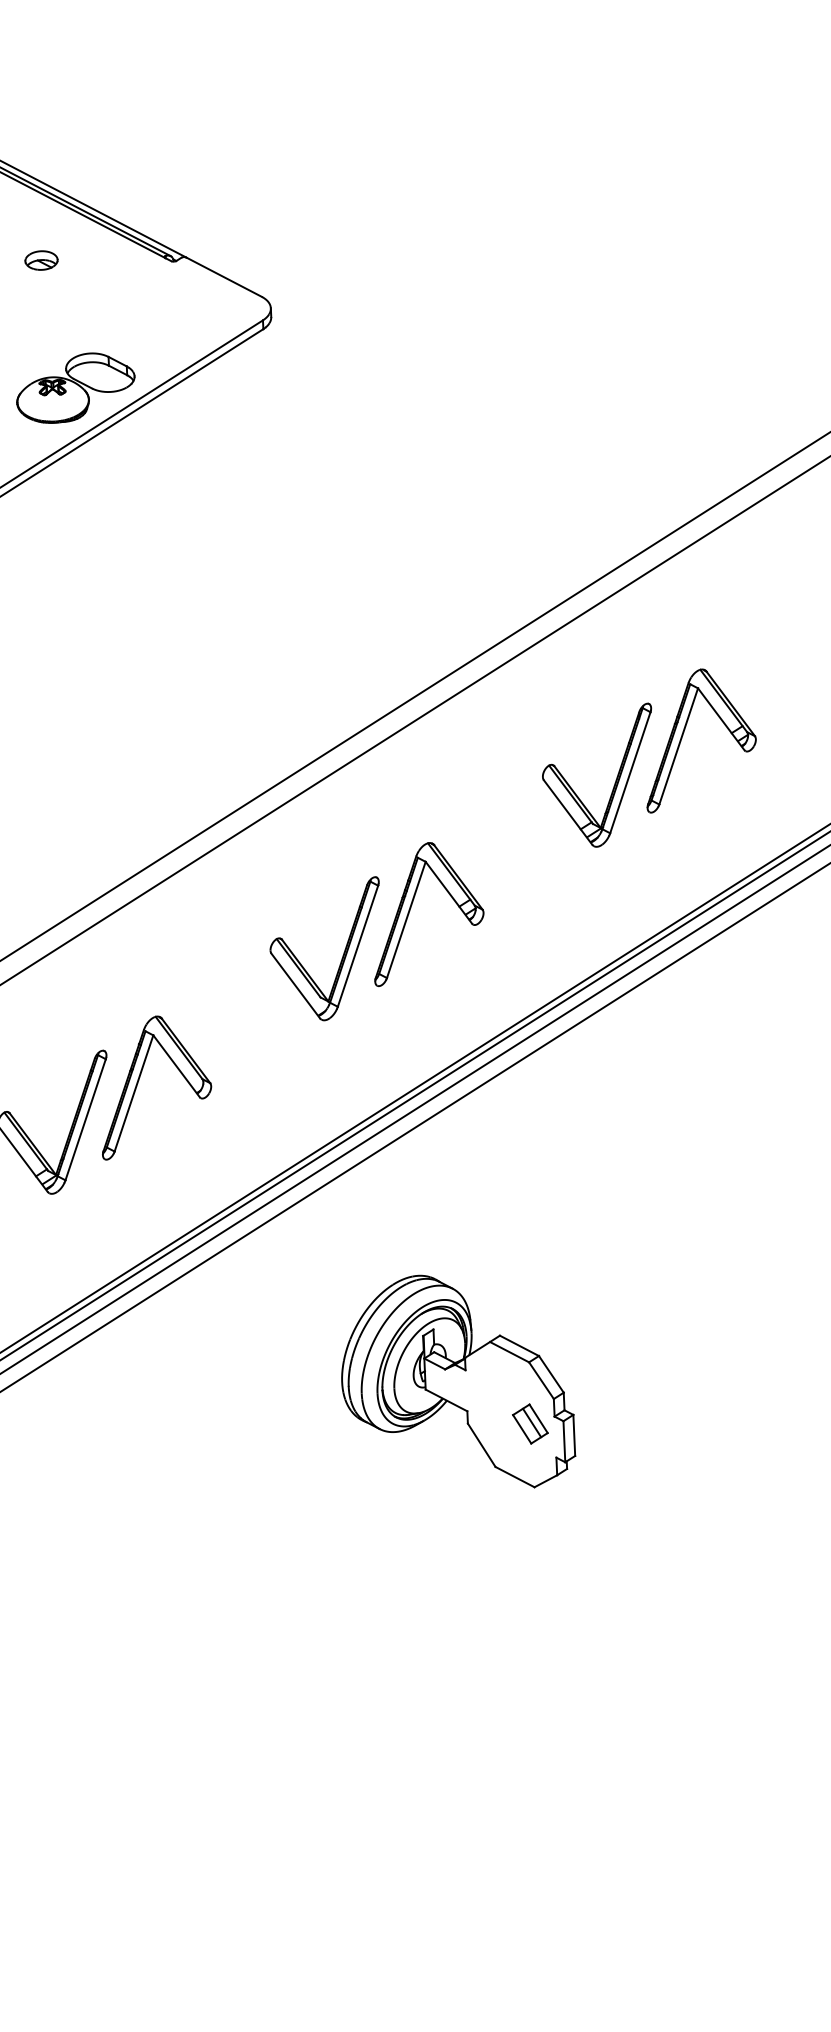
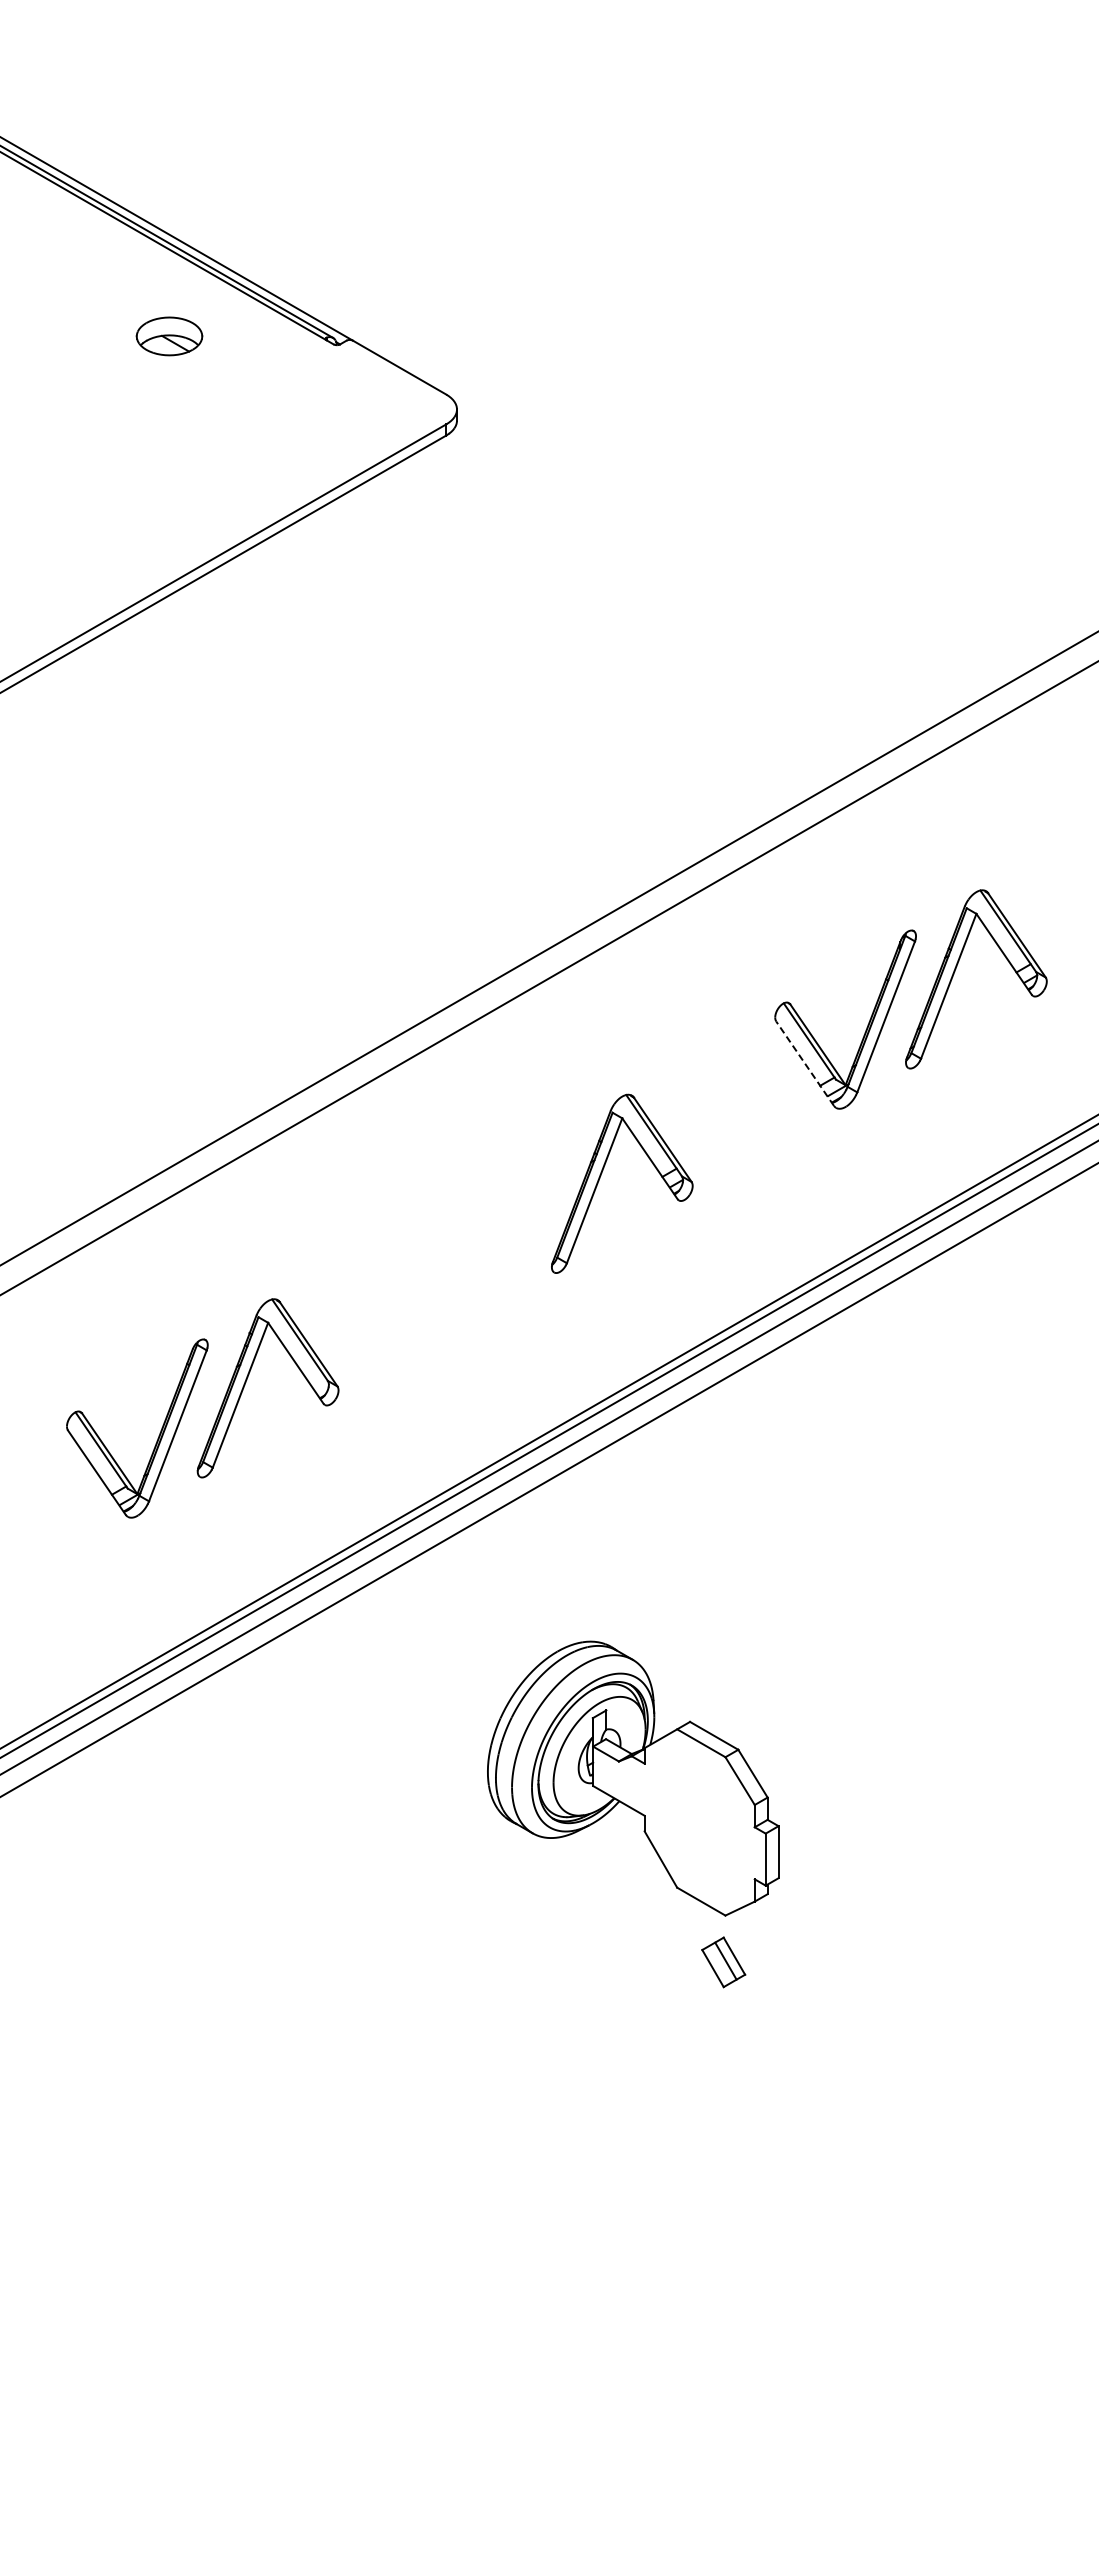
part: (41, 260) -> (169, 336), size x1.6
part: (75, 387) -> (205, 499), removed
line: (567, 812) -> (804, 1063), solid -> dashed
part: (342, 954) -> (512, 1231), removed
part: (530, 1424) -> (723, 1962), moved

